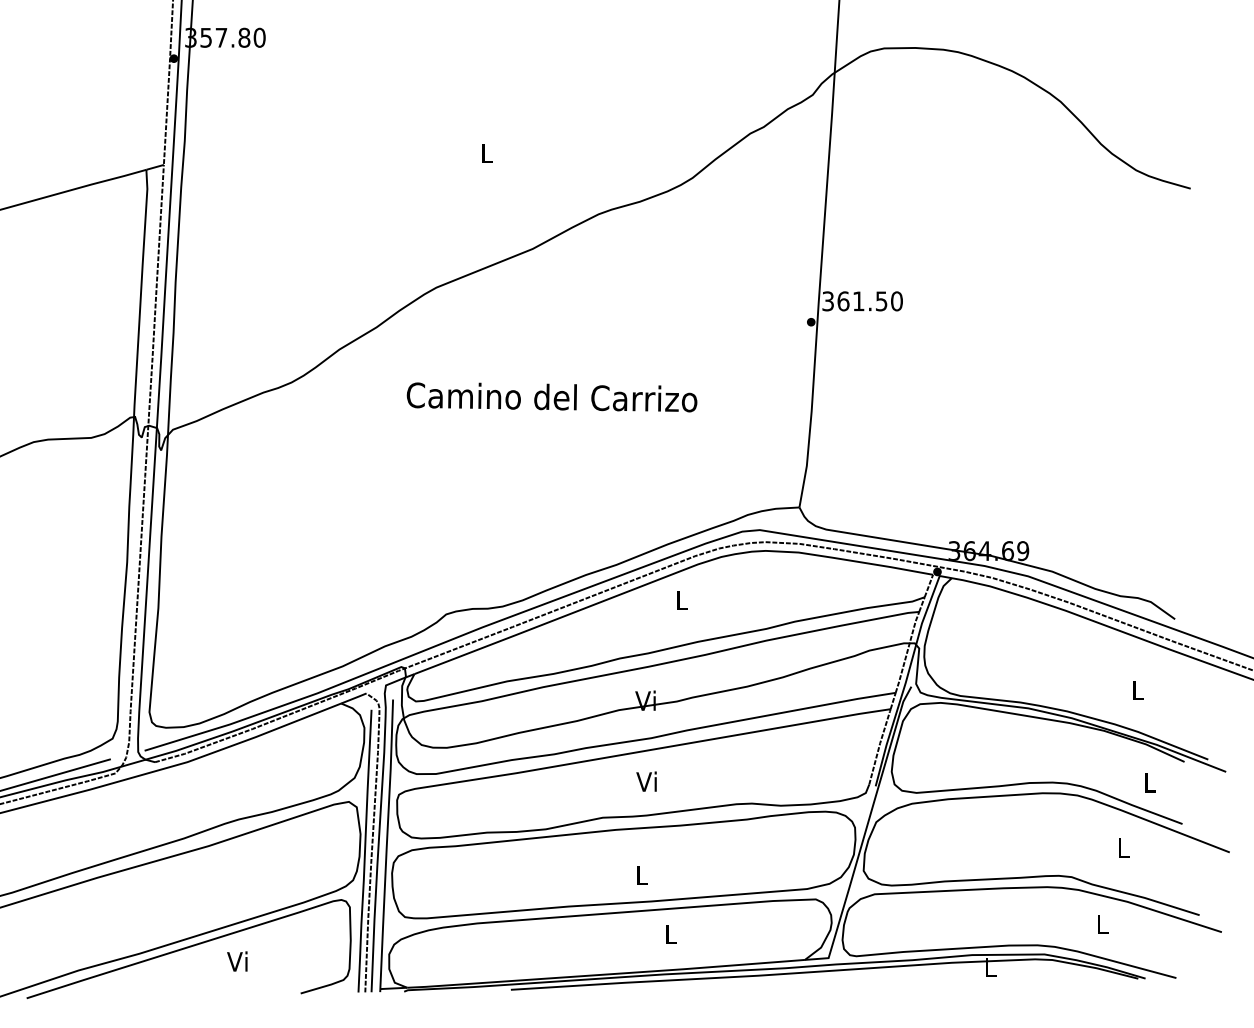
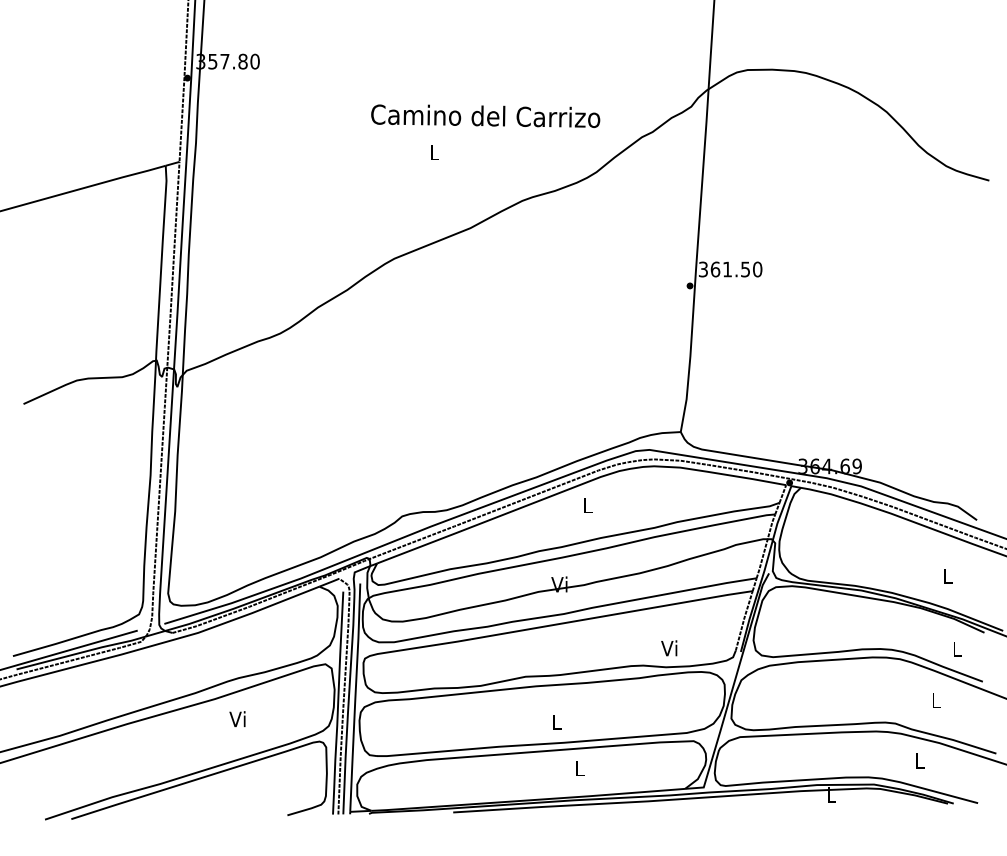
text: (551, 396) -> (485, 115), moved
text: (646, 781) -> (669, 648), moved
text: (237, 961) -> (237, 719), moved

